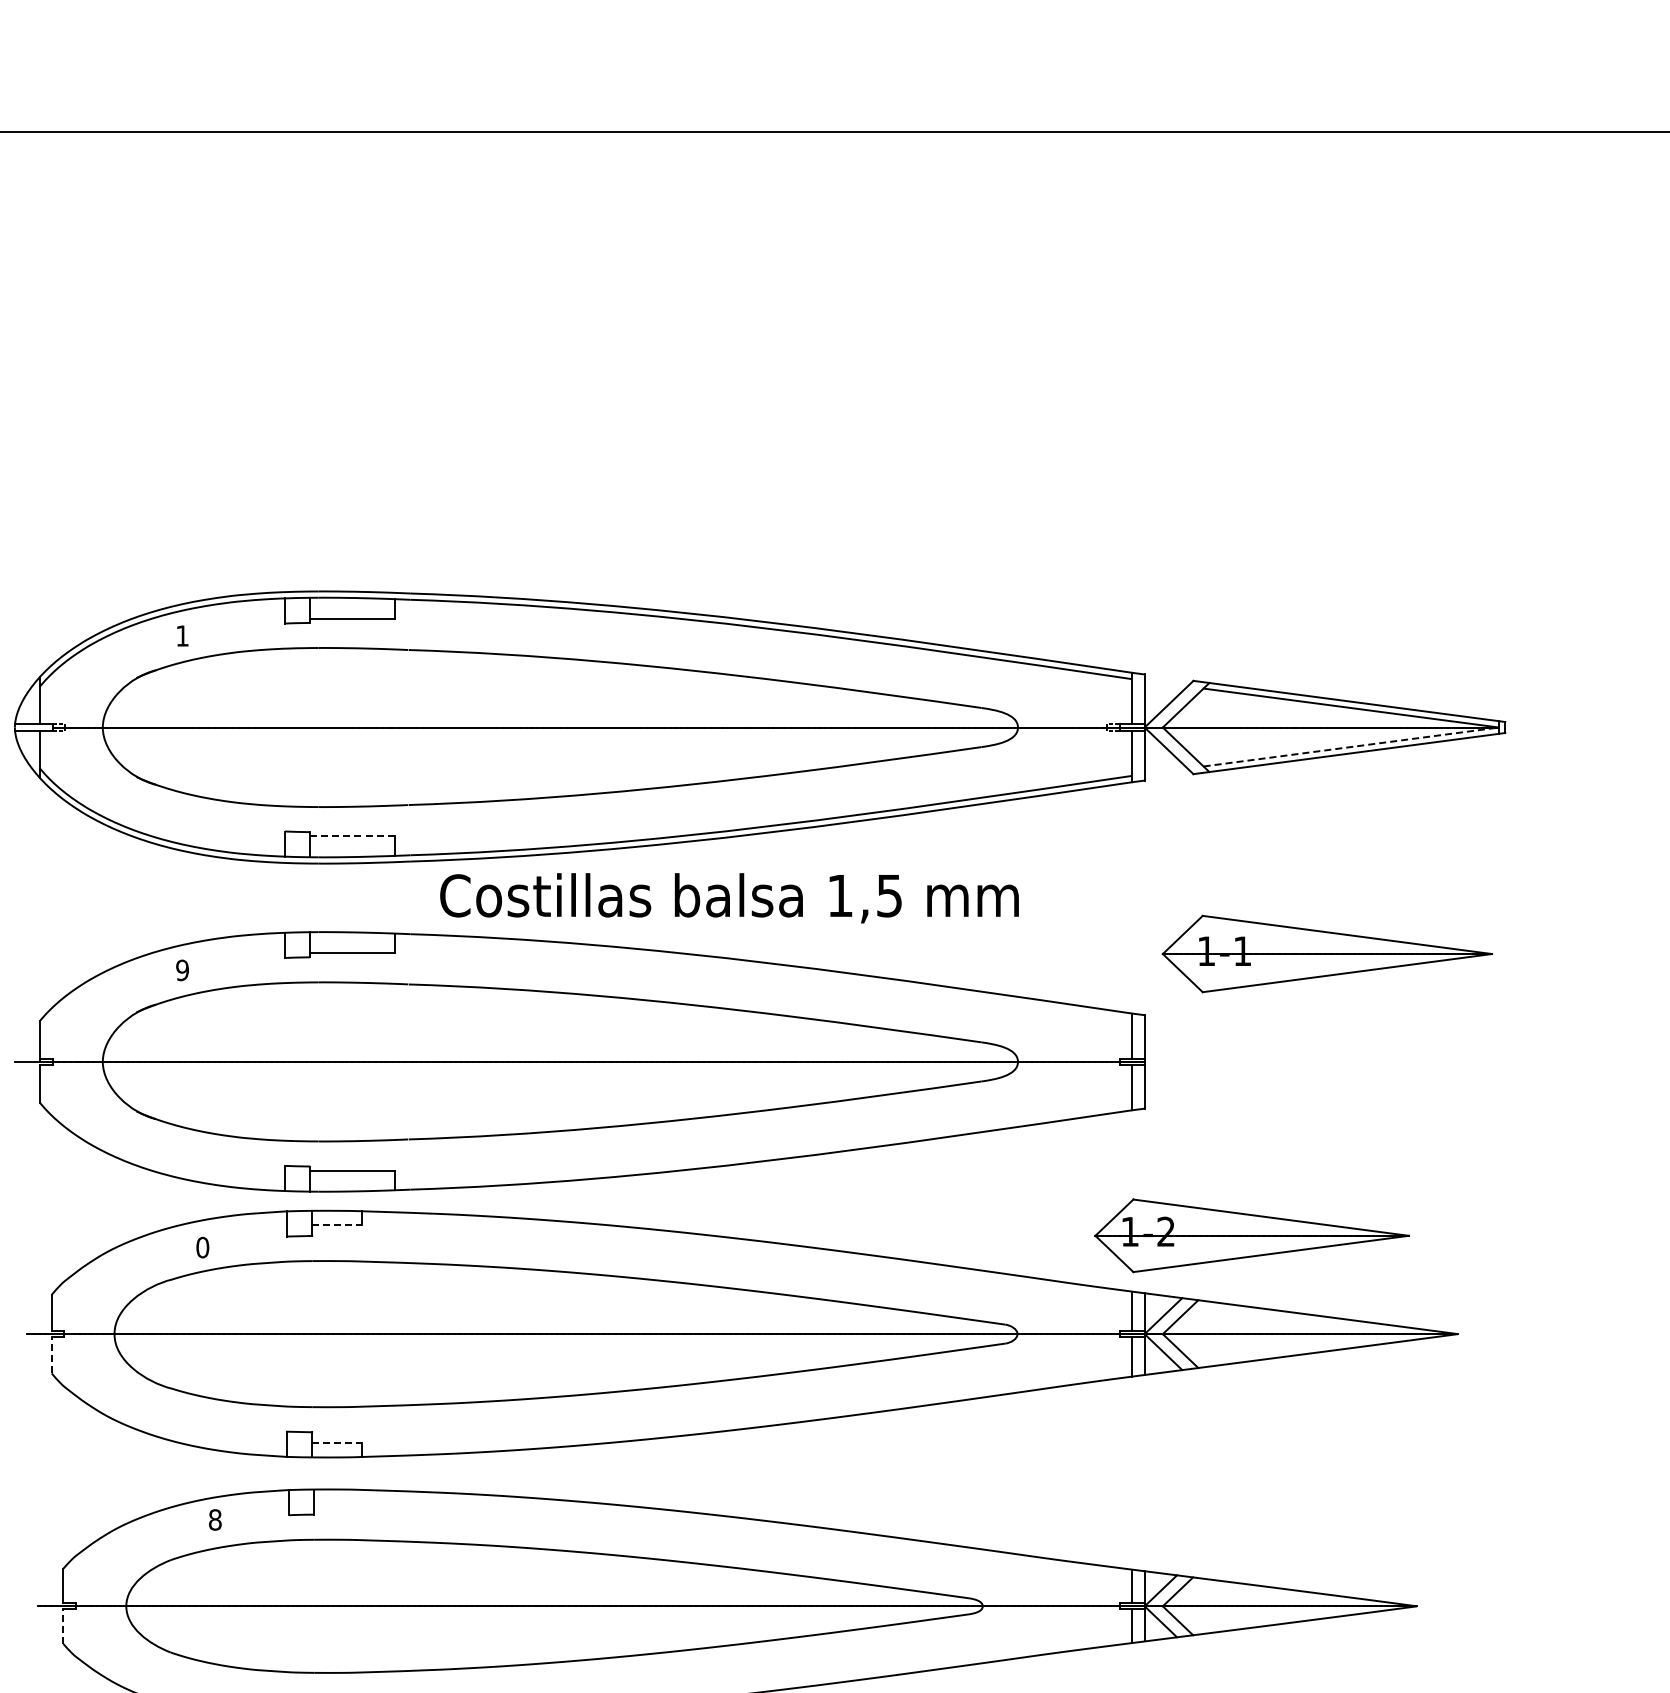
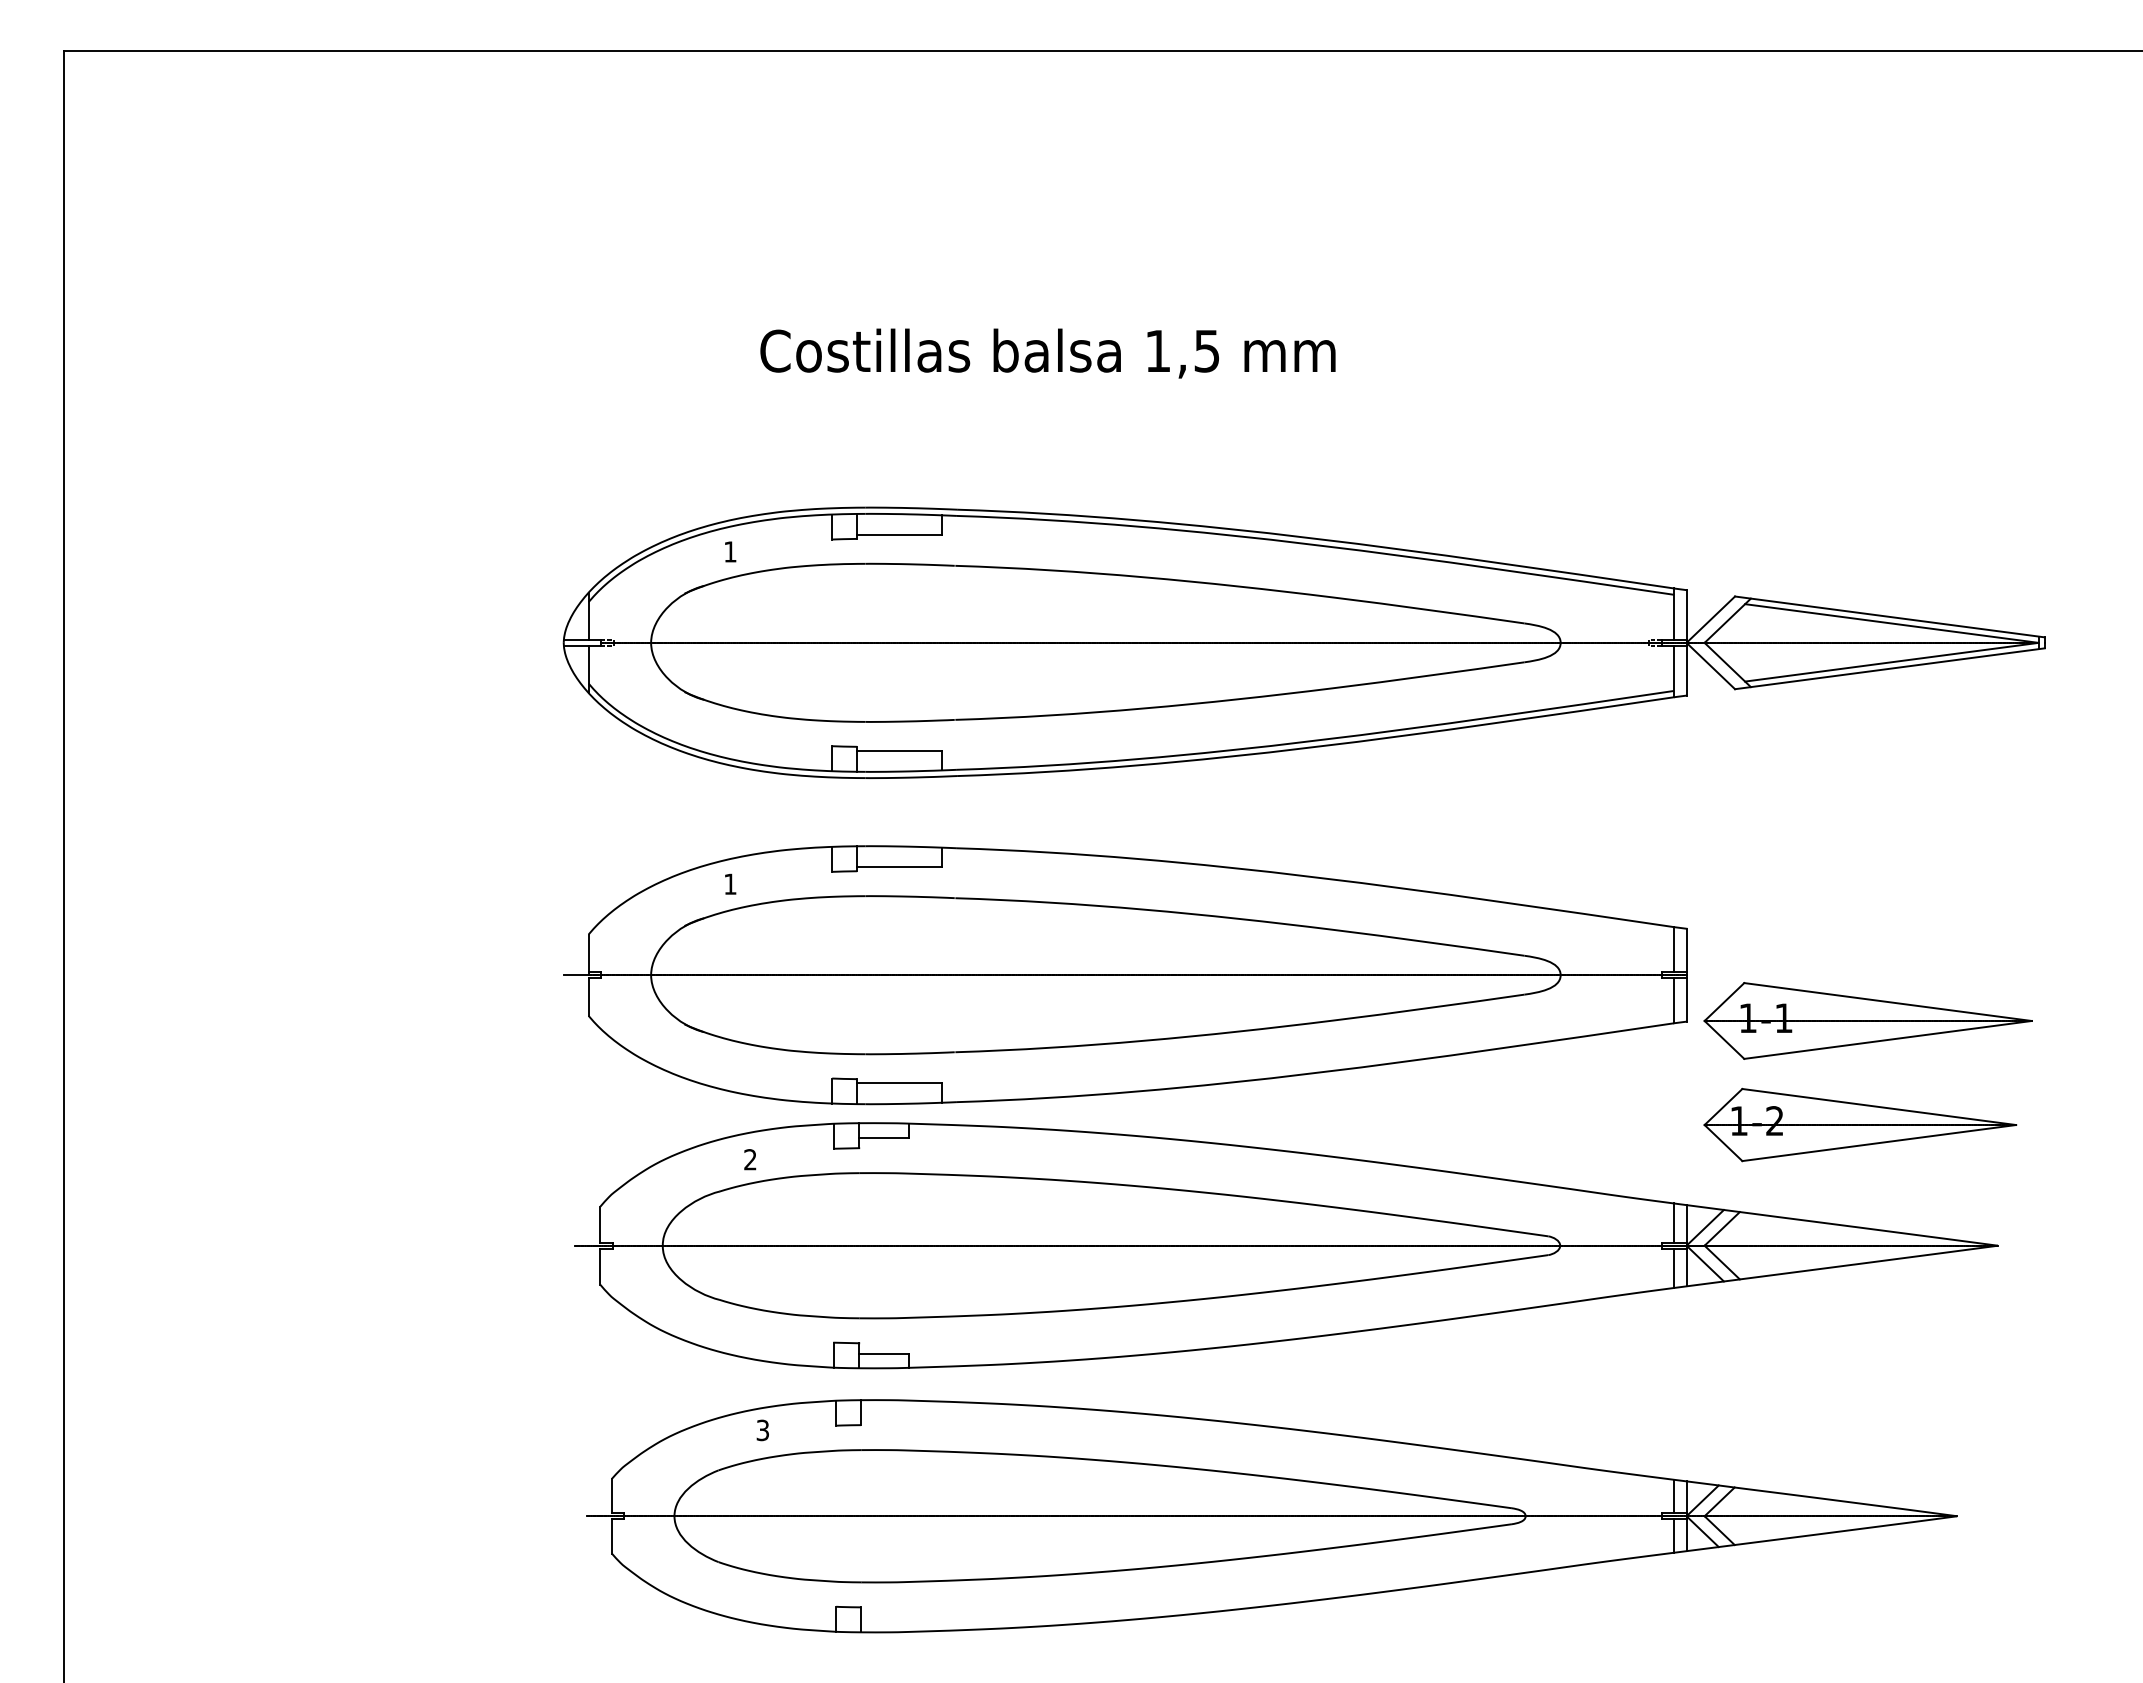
line: (1351, 747) -> (1892, 662), dashed -> solid
line: (352, 835) -> (899, 750), dashed -> solid
text: (729, 898) -> (1047, 353), moved
part: (1326, 953) -> (1867, 1020), moved
text: (182, 969) -> (730, 883), 9 -> 1
line: (337, 1225) -> (884, 1137), dashed -> solid
part: (1252, 1235) -> (1860, 1124), moved
text: (202, 1247) -> (750, 1159), 0 -> 2
line: (51, 1355) -> (600, 1266), dashed -> solid
line: (337, 1442) -> (884, 1353), dashed -> solid
text: (214, 1520) -> (762, 1430), 8 -> 3
line: (62, 1626) -> (611, 1536), dashed -> solid

